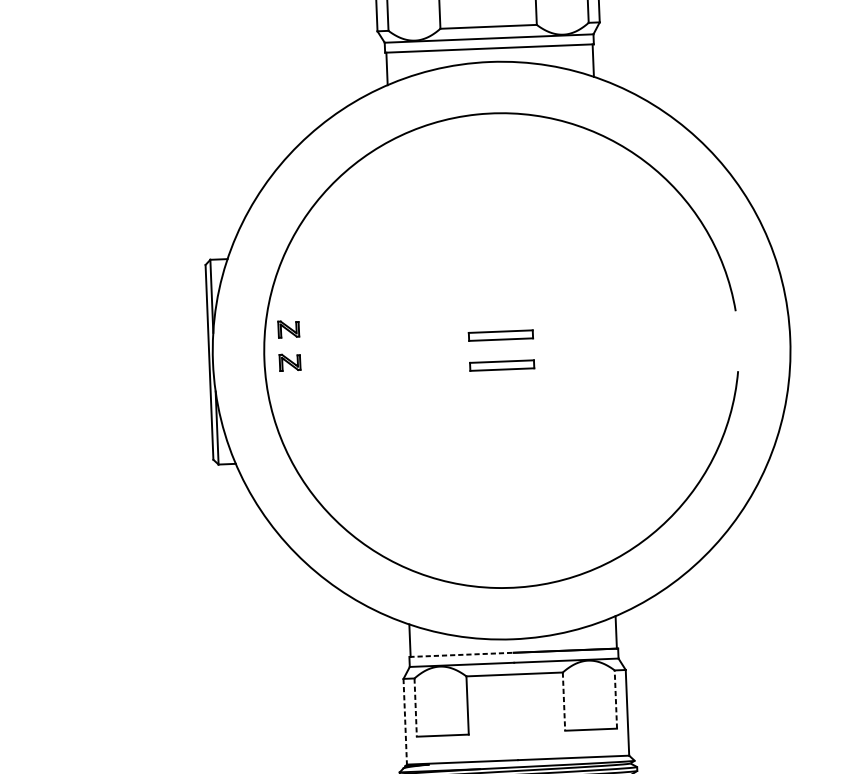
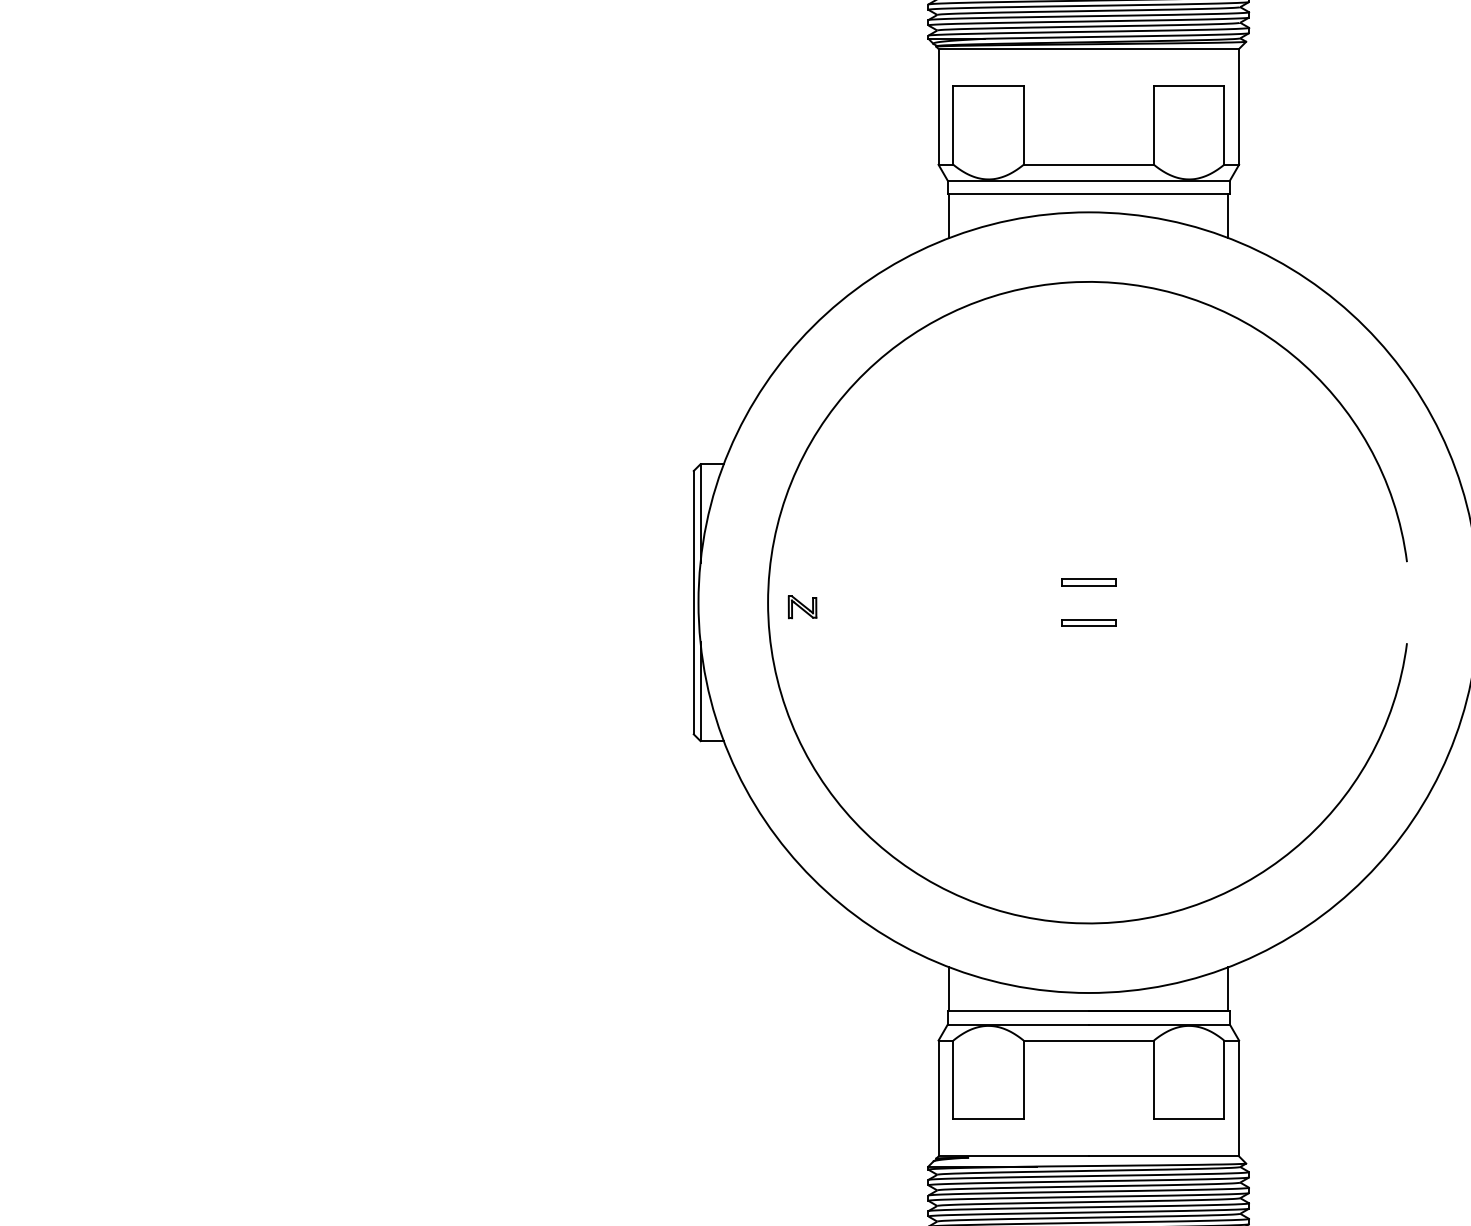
part: (288, 329) -> (802, 562), removed
part: (500, 335) -> (1088, 582), size x0.62
part: (501, 365) -> (1088, 622), size x0.62
line: (461, 655) -> (1018, 1011), dashed -> solid
line: (616, 699) -> (1224, 1079), dashed -> solid
line: (564, 702) -> (1154, 1080), dashed -> solid
line: (415, 708) -> (953, 1080), dashed -> solid
line: (405, 721) -> (938, 1098), dashed -> solid

